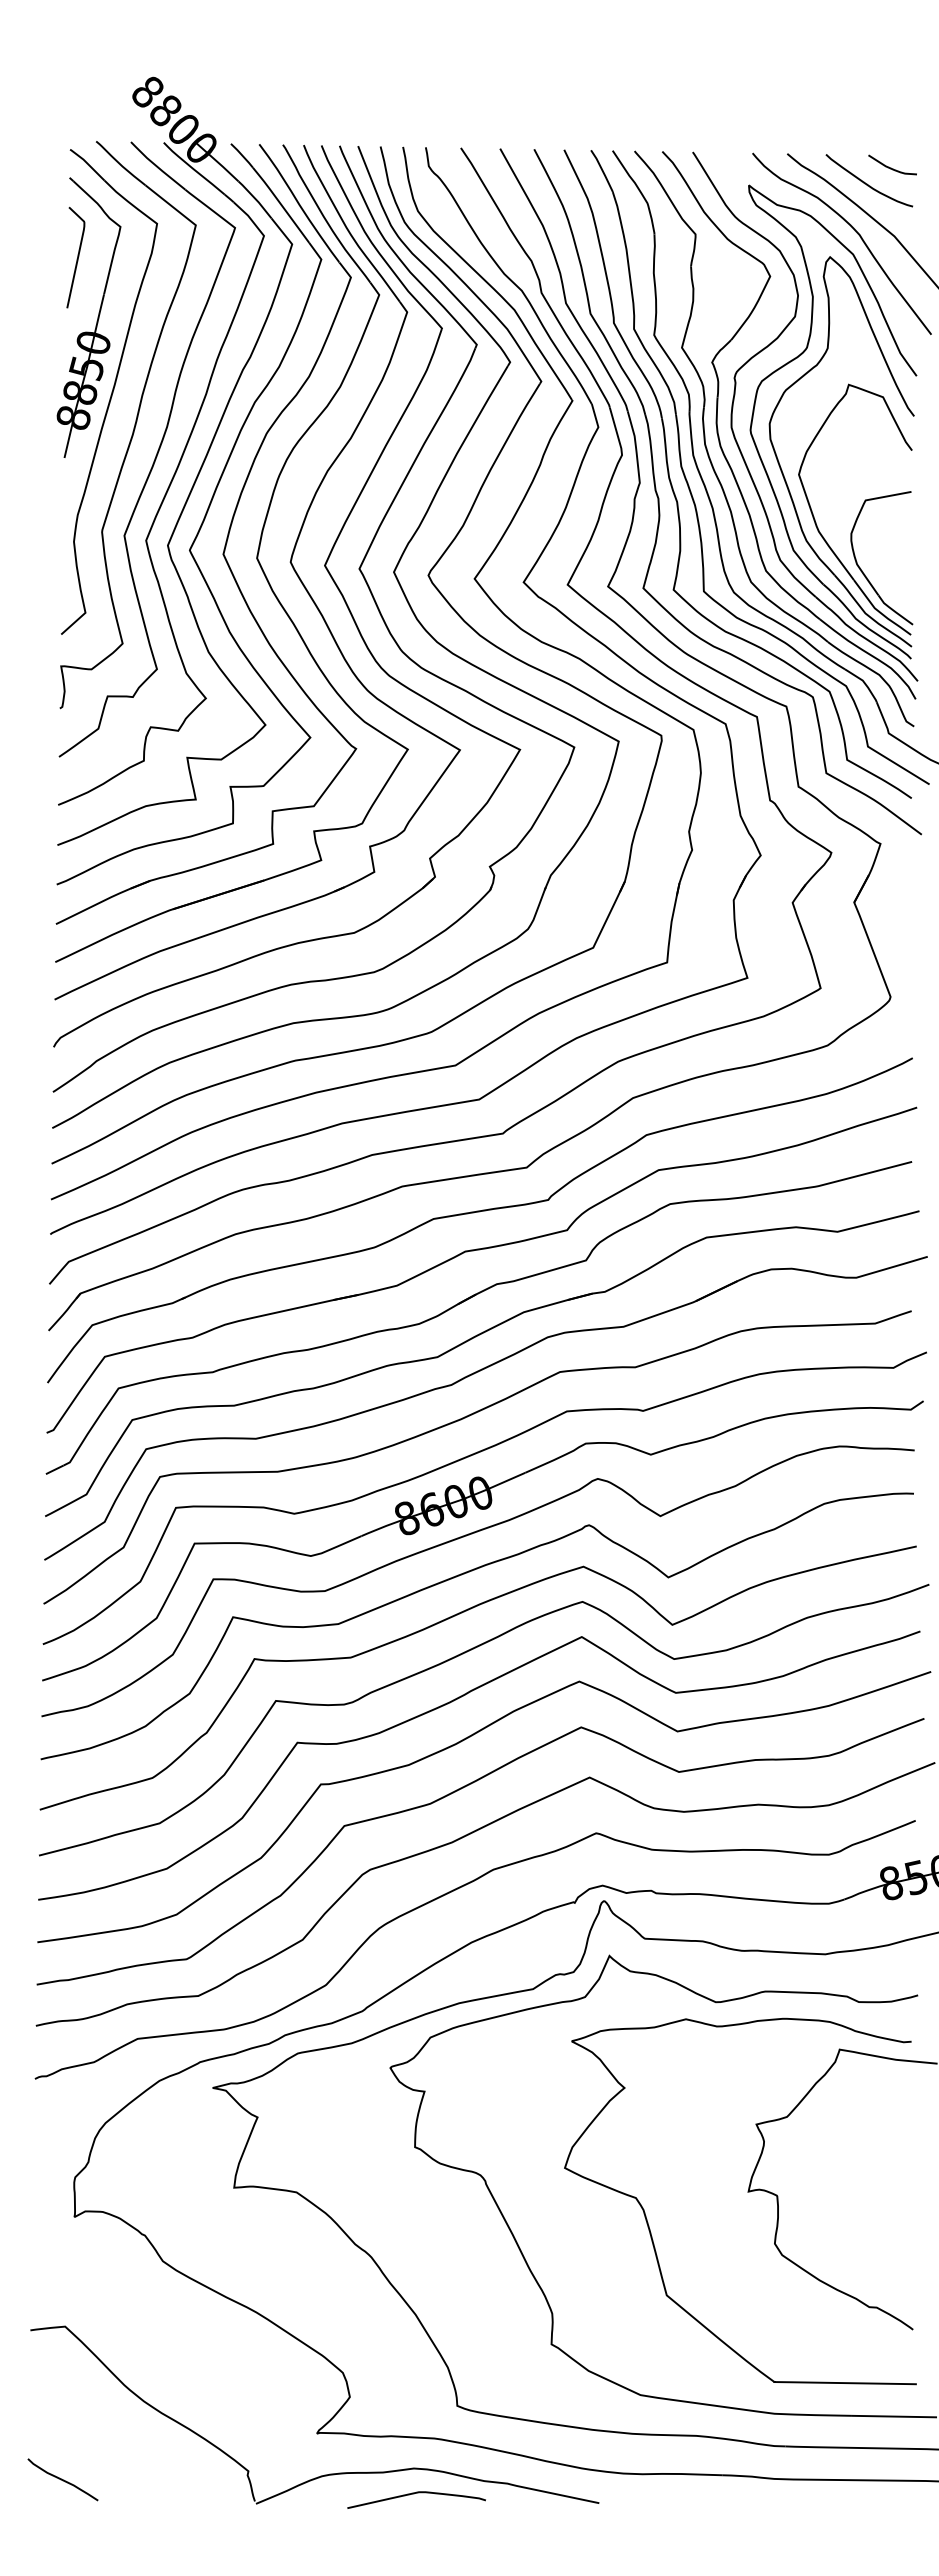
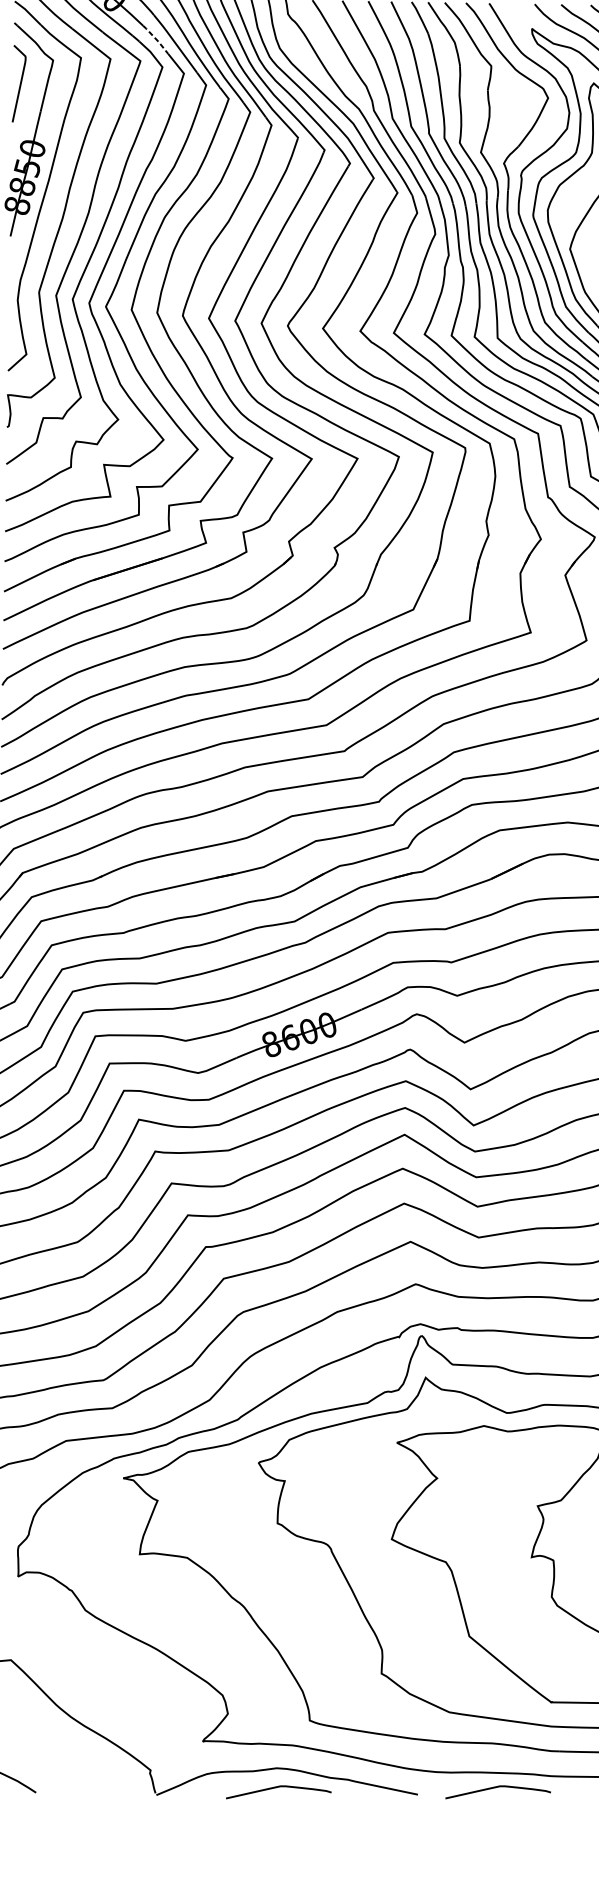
line: (256, 199) -> (156, 39), solid -> dashed
curve: (702, 2494) -> (496, 1788), added

